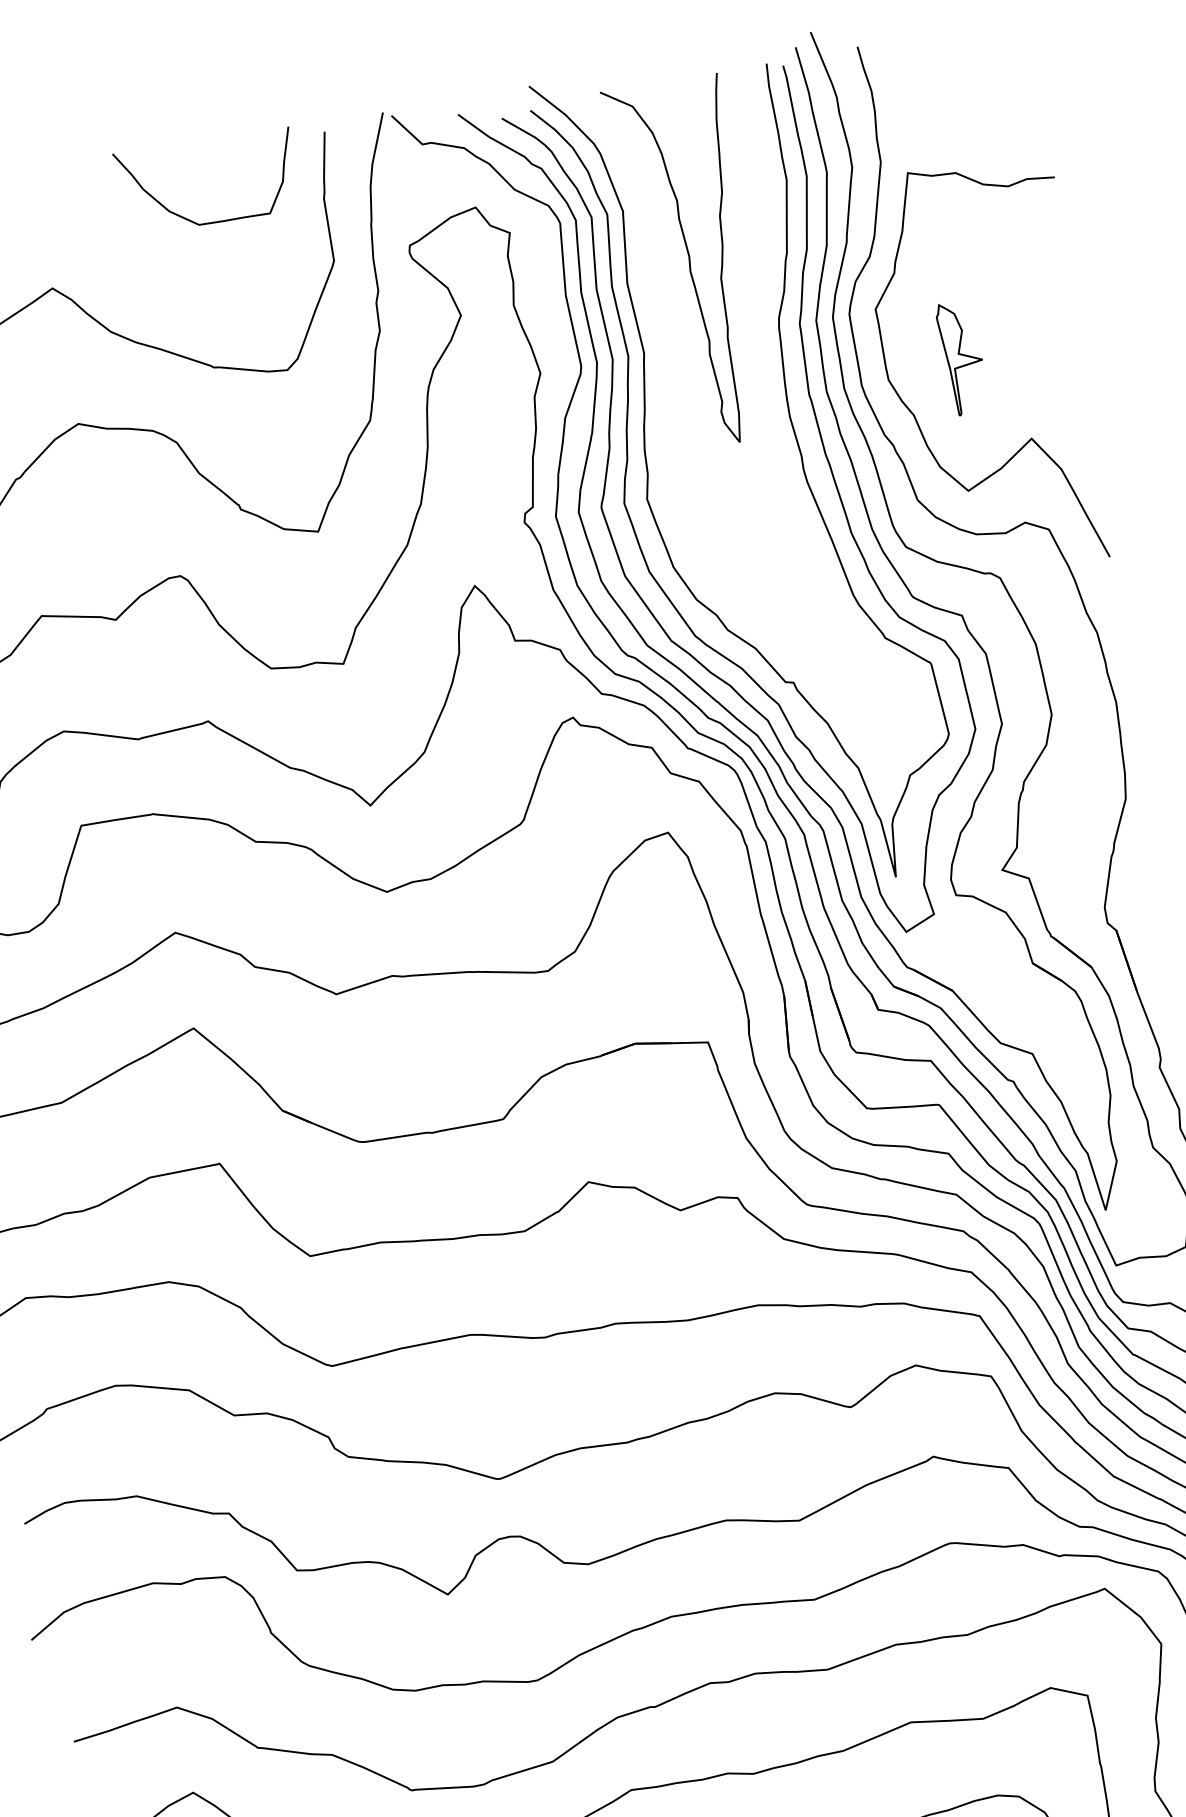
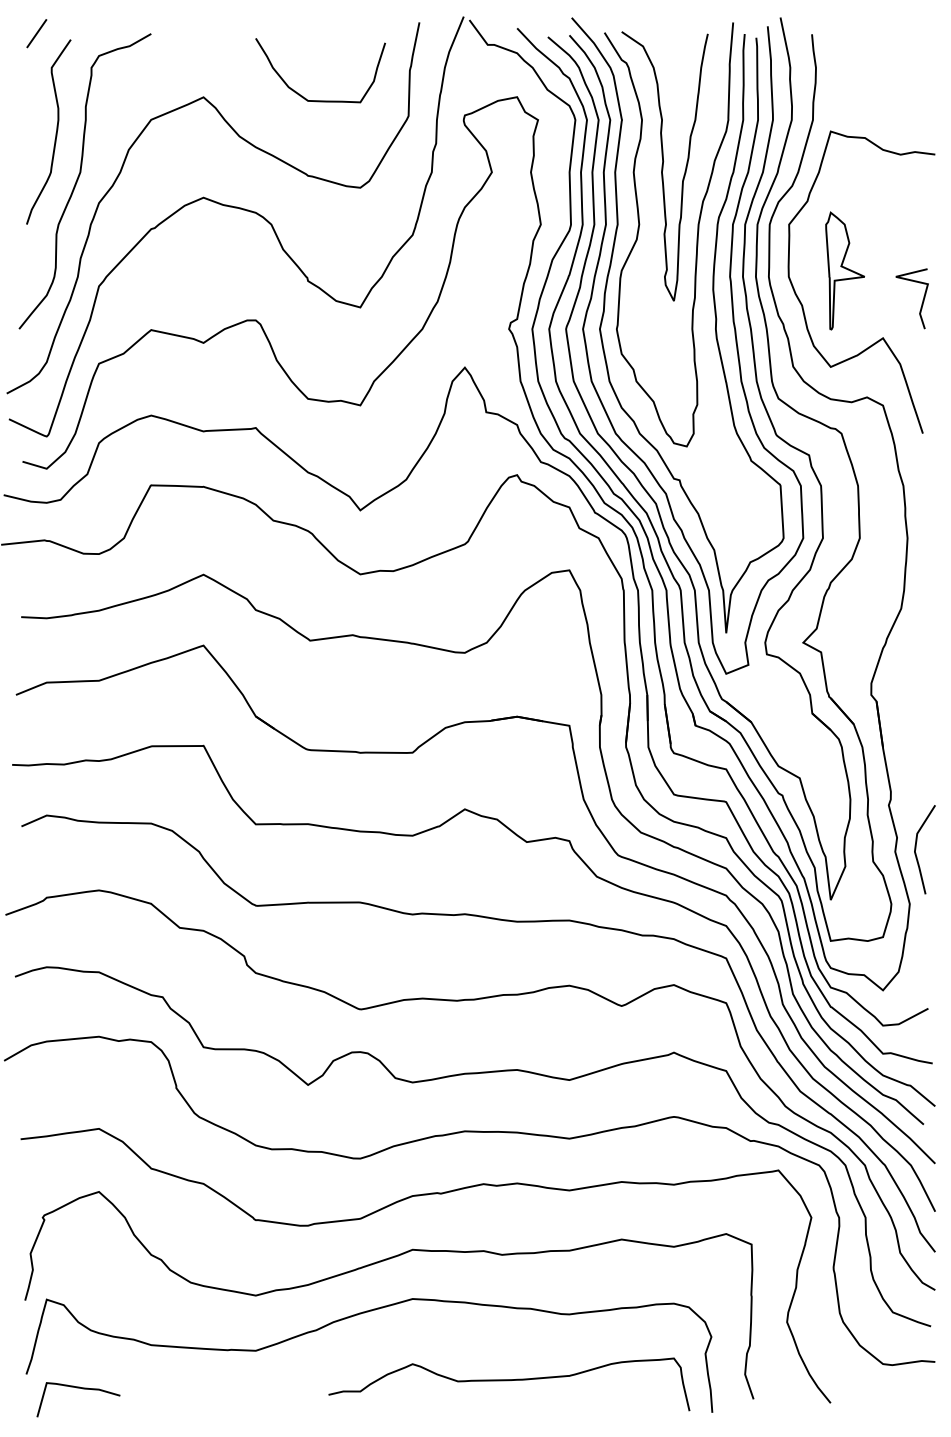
curve: (215, 221) -> (320, 100), moved
curve: (753, 349) -> (696, 236), added
part: (962, 357) -> (844, 270), size x1.43
line: (1074, 376) -> (922, 299), added

